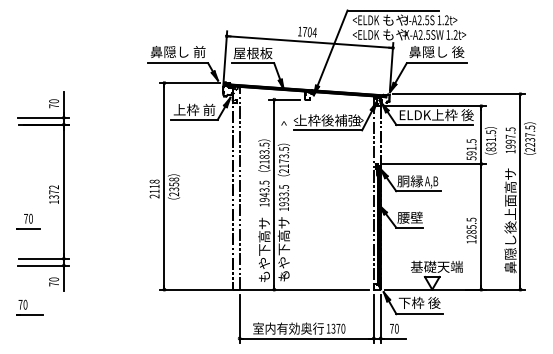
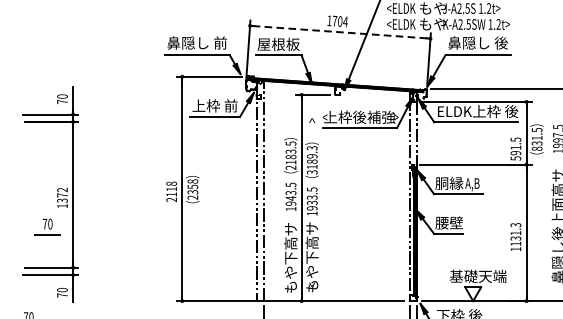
line: (309, 42) -> (339, 32), solid -> dashed
text: (284, 160) -> (312, 160), 2173.5 -> 3189.3
part: (28, 221) -> (47, 227), moved
text: (471, 227) -> (515, 233), 1285.5 -> 1131.3

